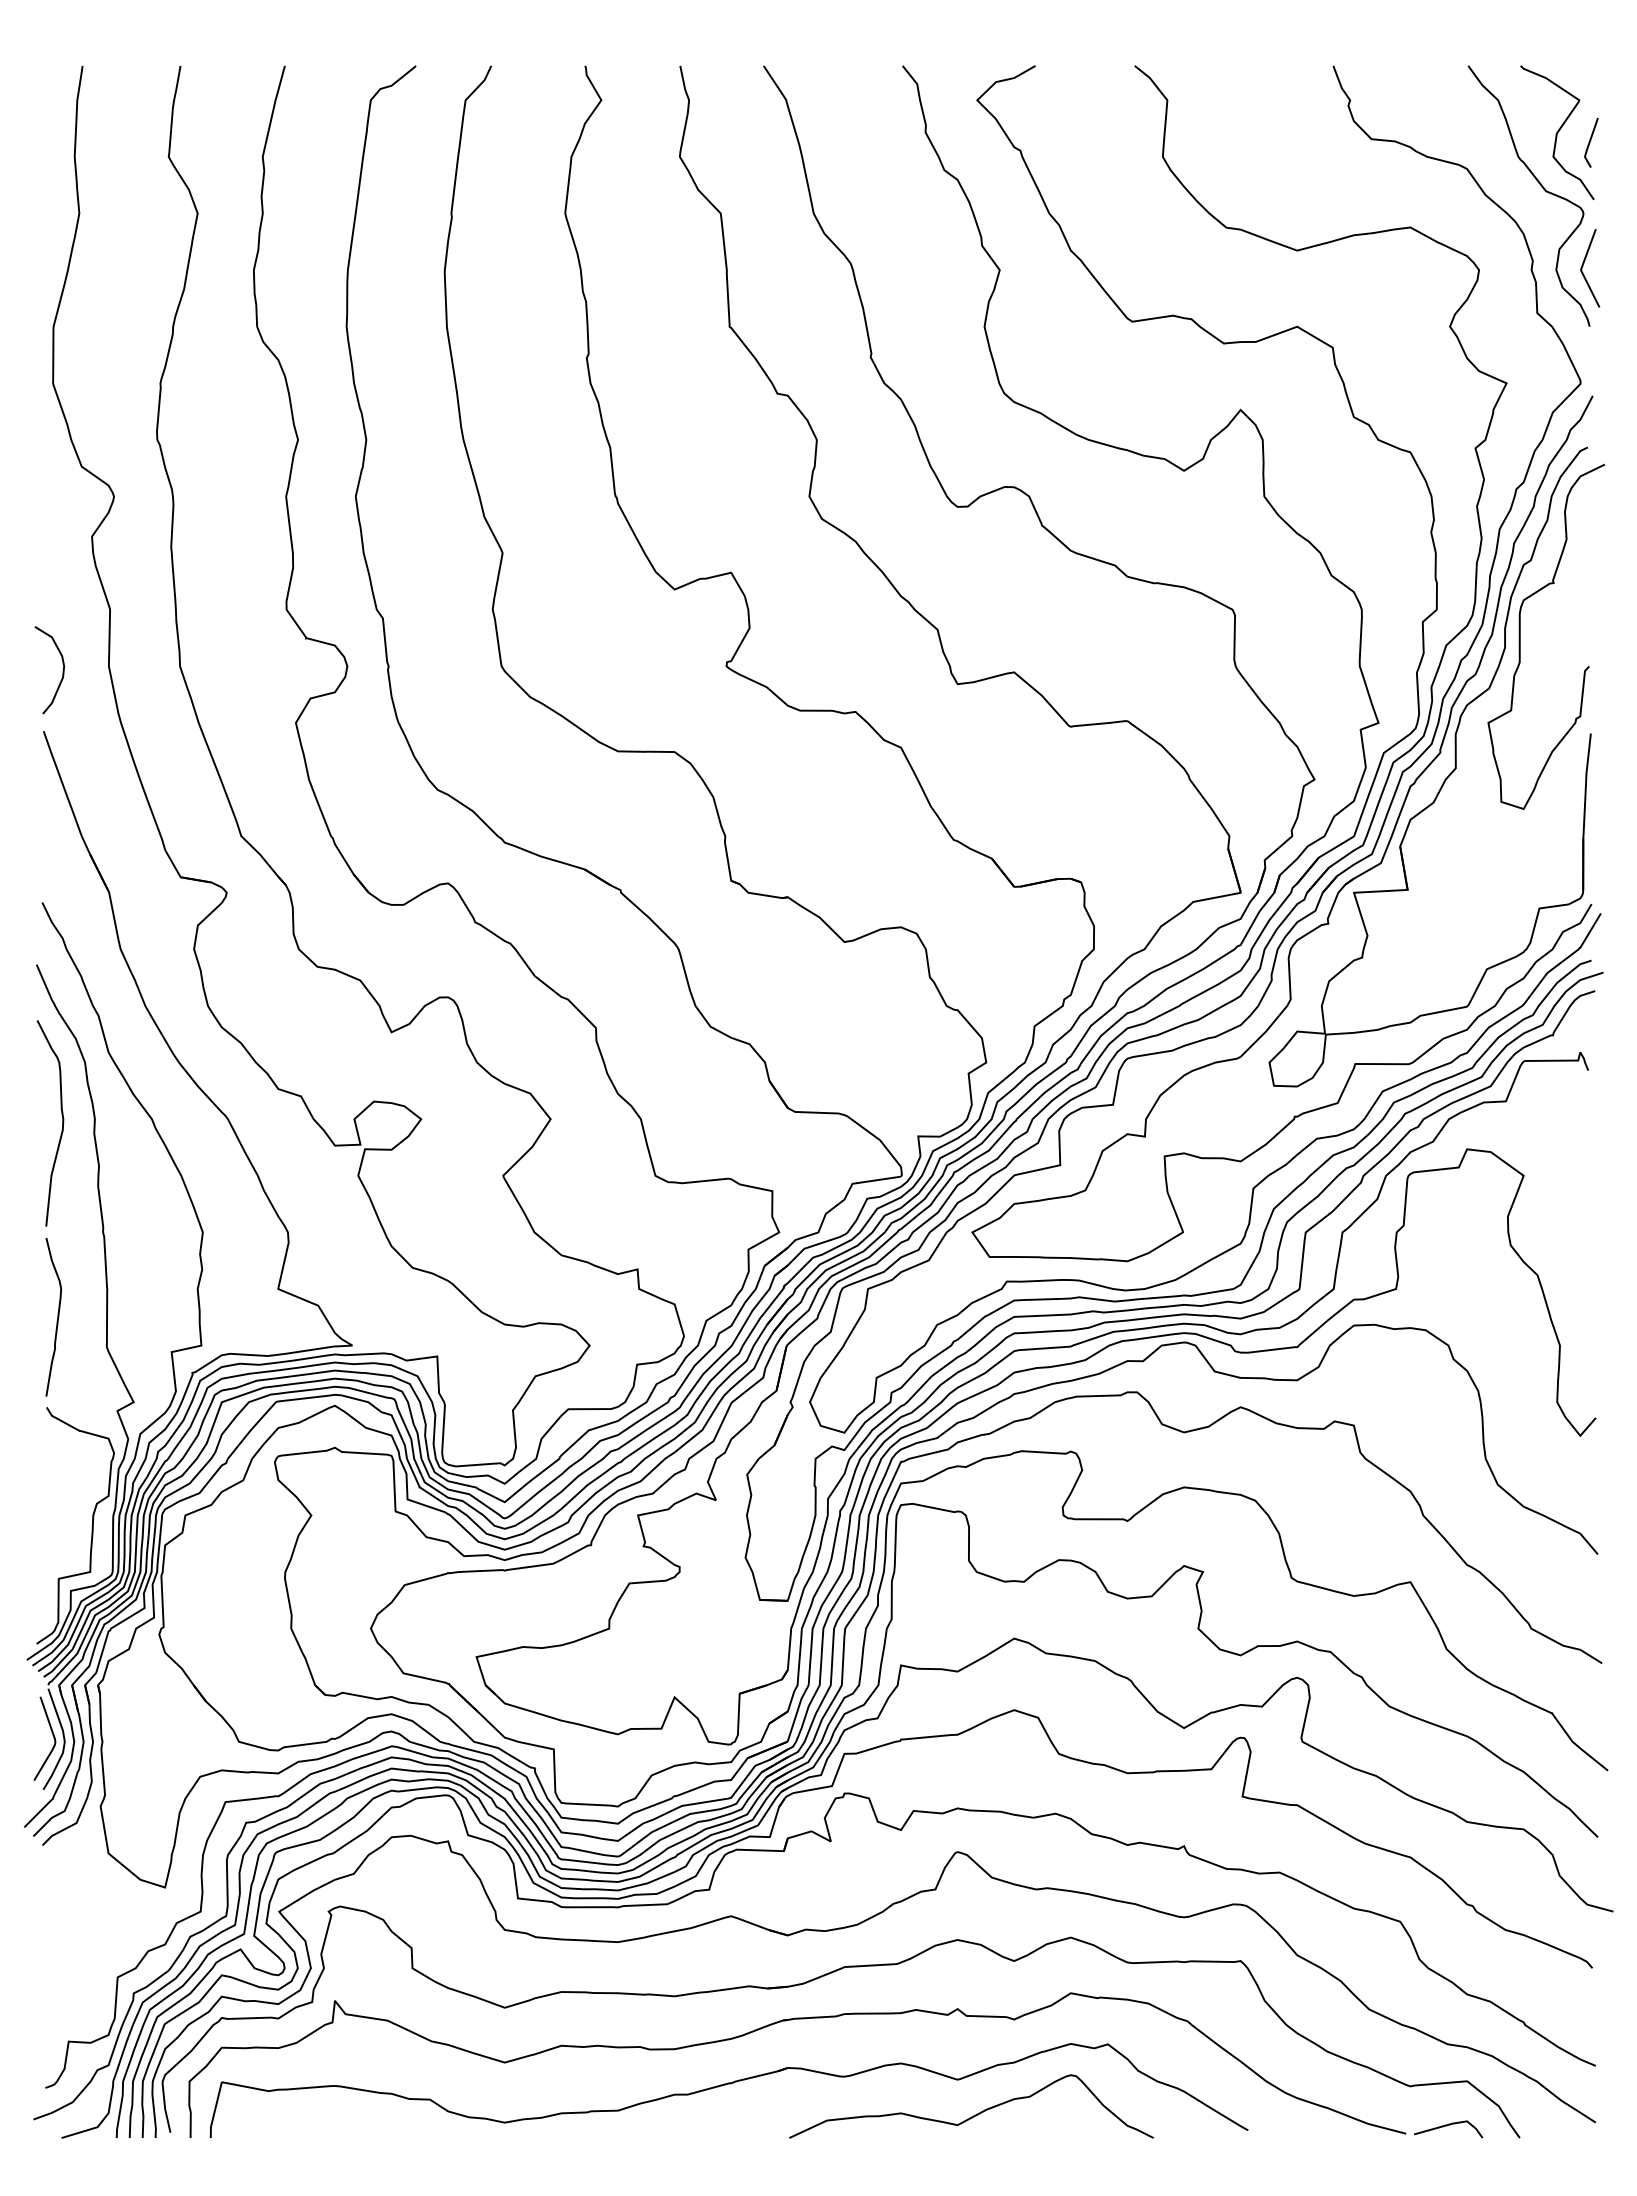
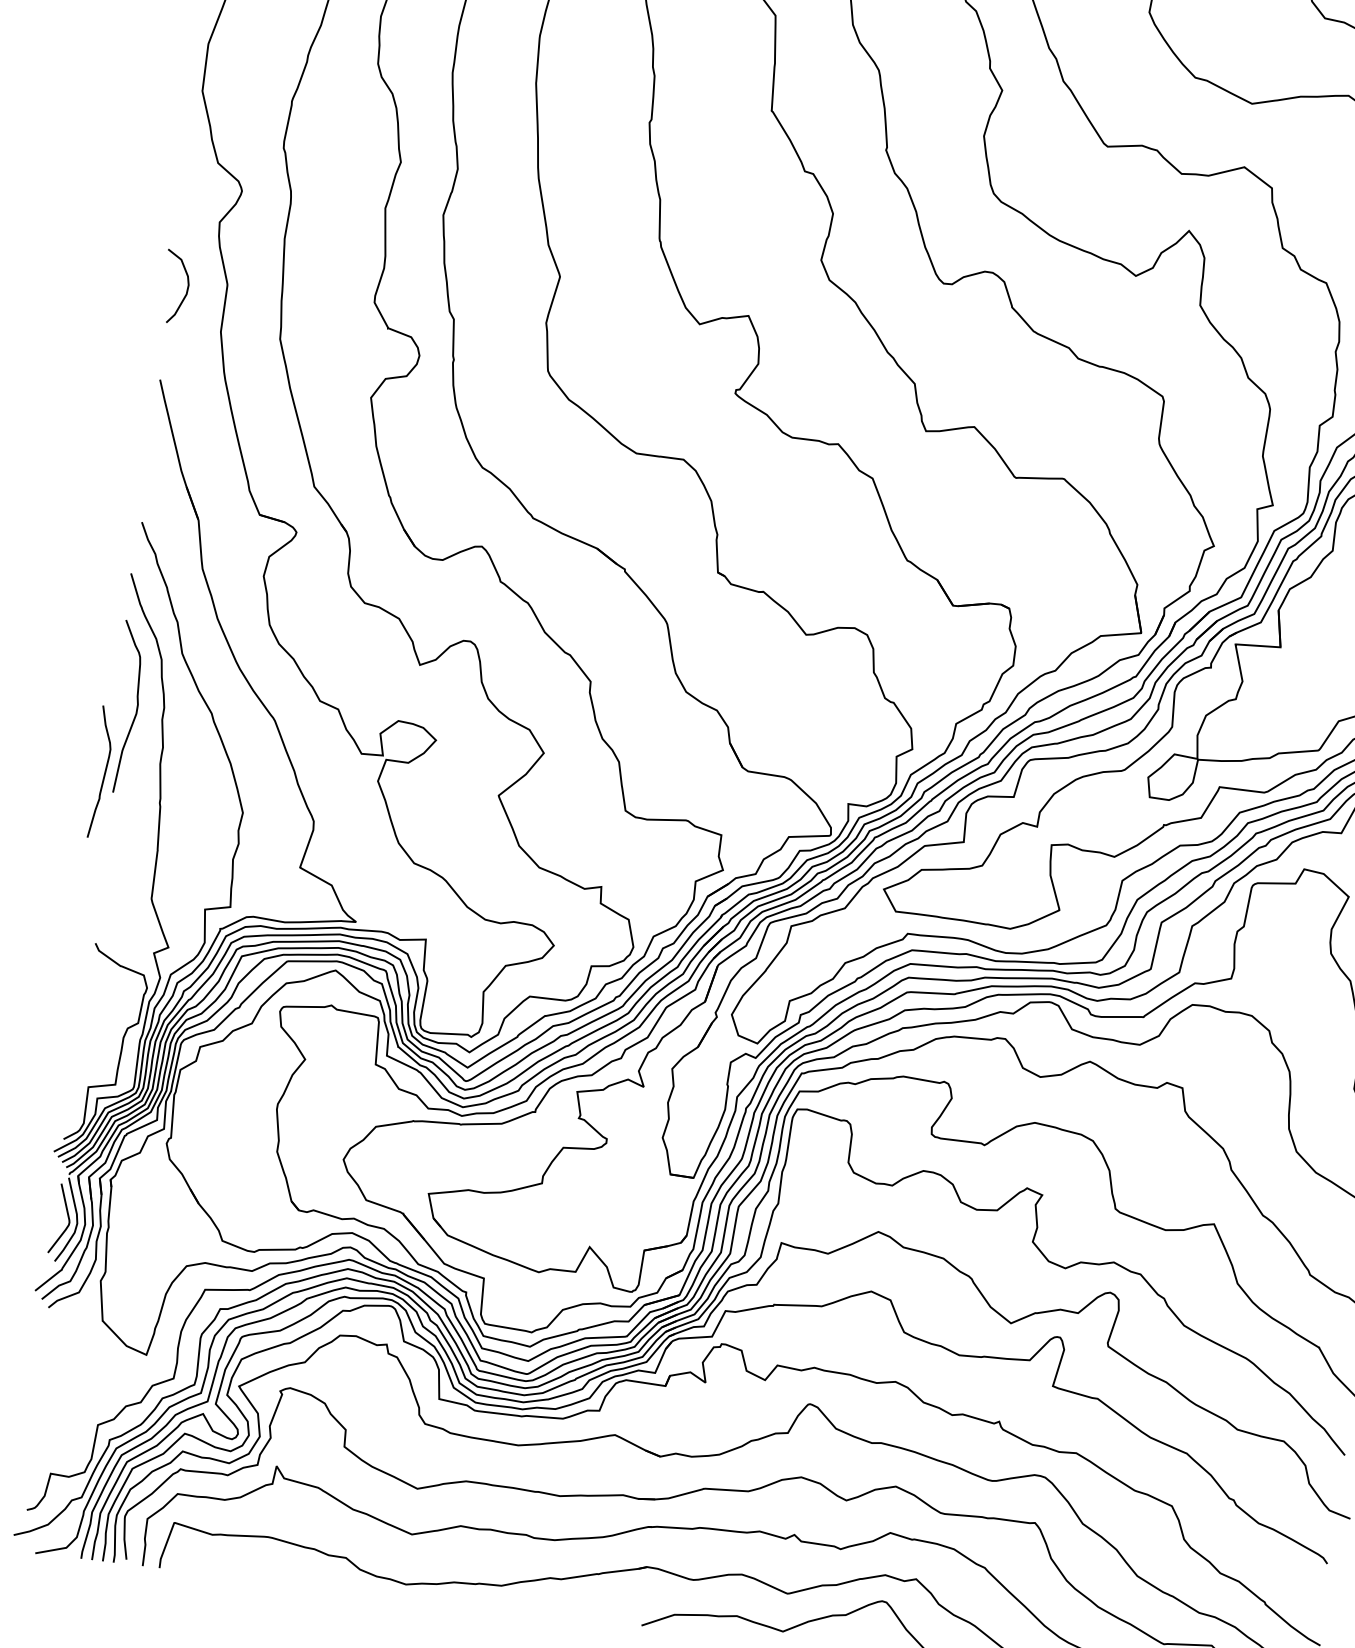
curve: (62, 670) -> (186, 288), moved
curve: (57, 1317) -> (104, 772), moved

